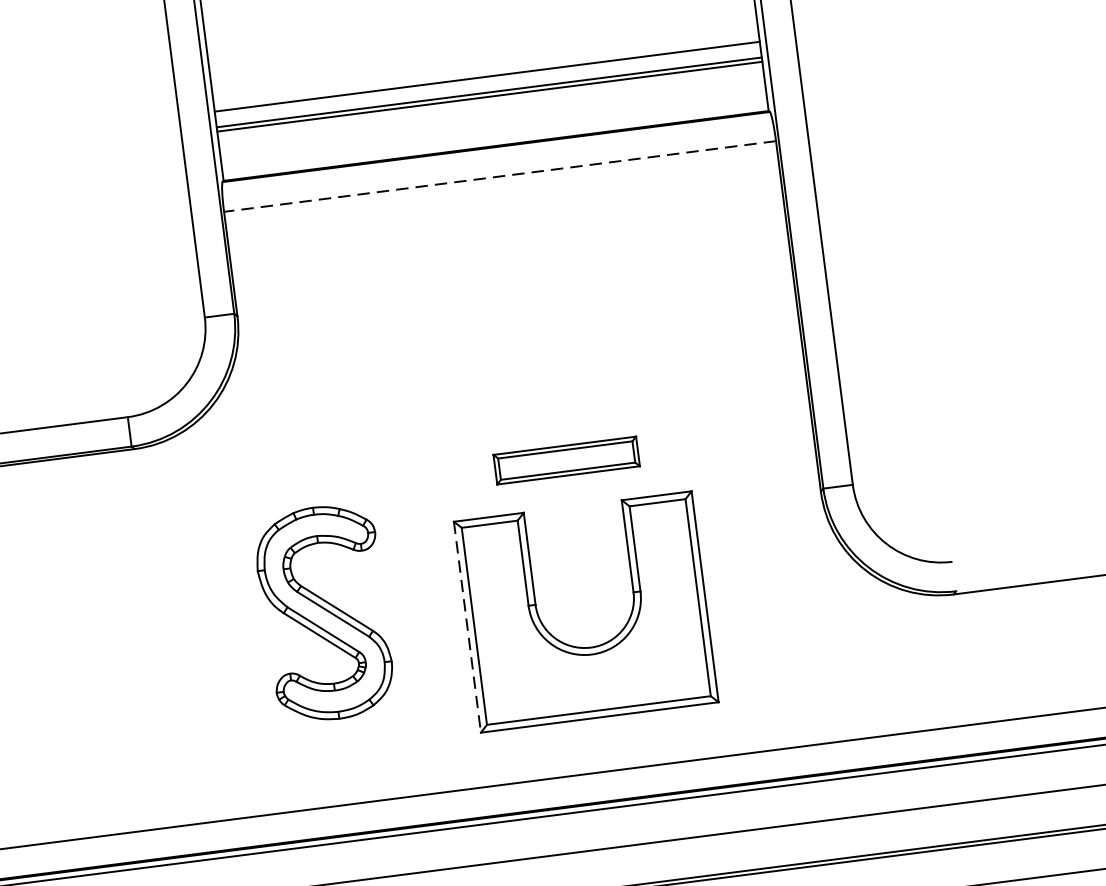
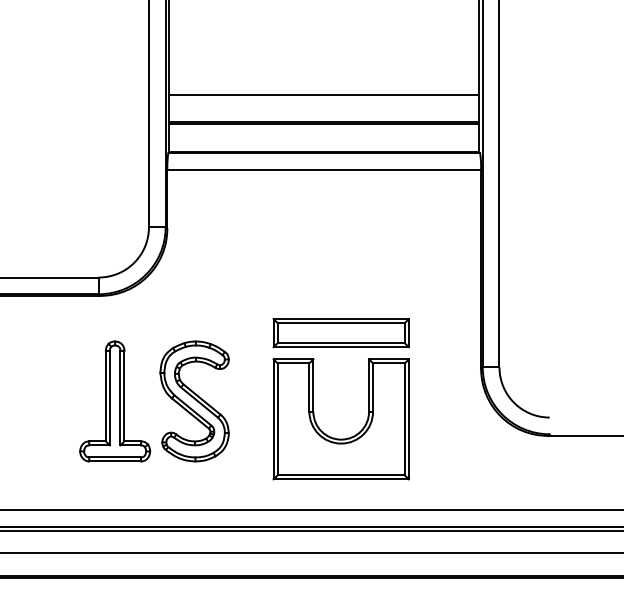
line: (487, 76) -> (324, 94), moved
line: (500, 176) -> (324, 169), dashed -> solid
part: (565, 461) -> (340, 333), size x1.67
line: (467, 627) -> (273, 419), dashed -> solid
part: (185, 631) -> (115, 401), added

